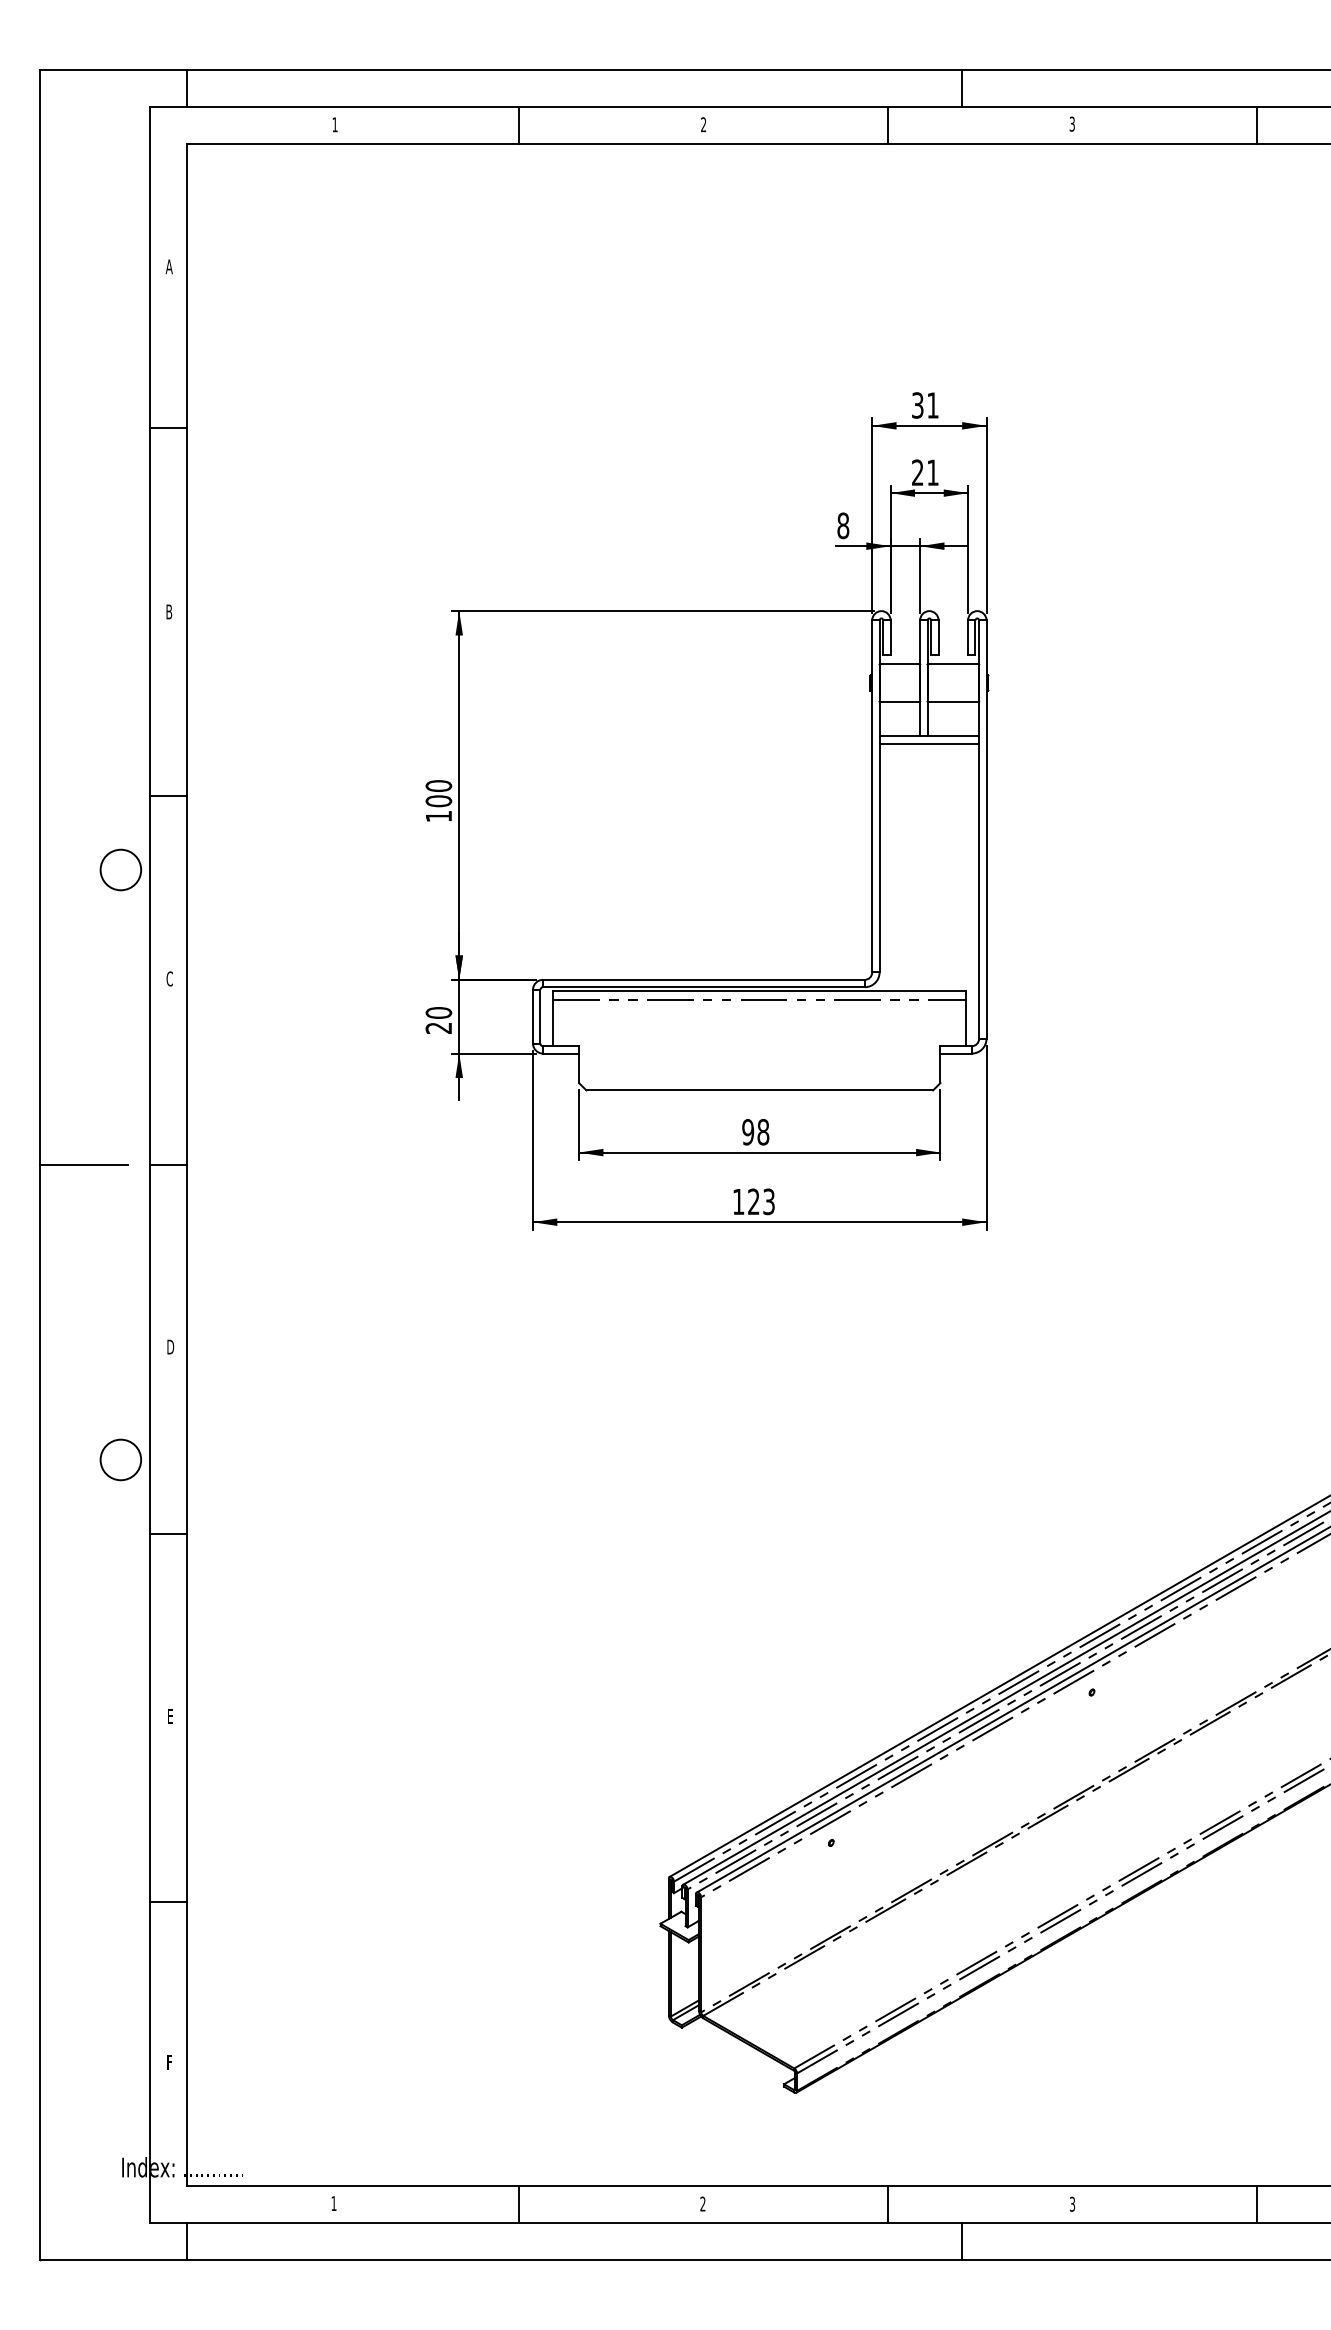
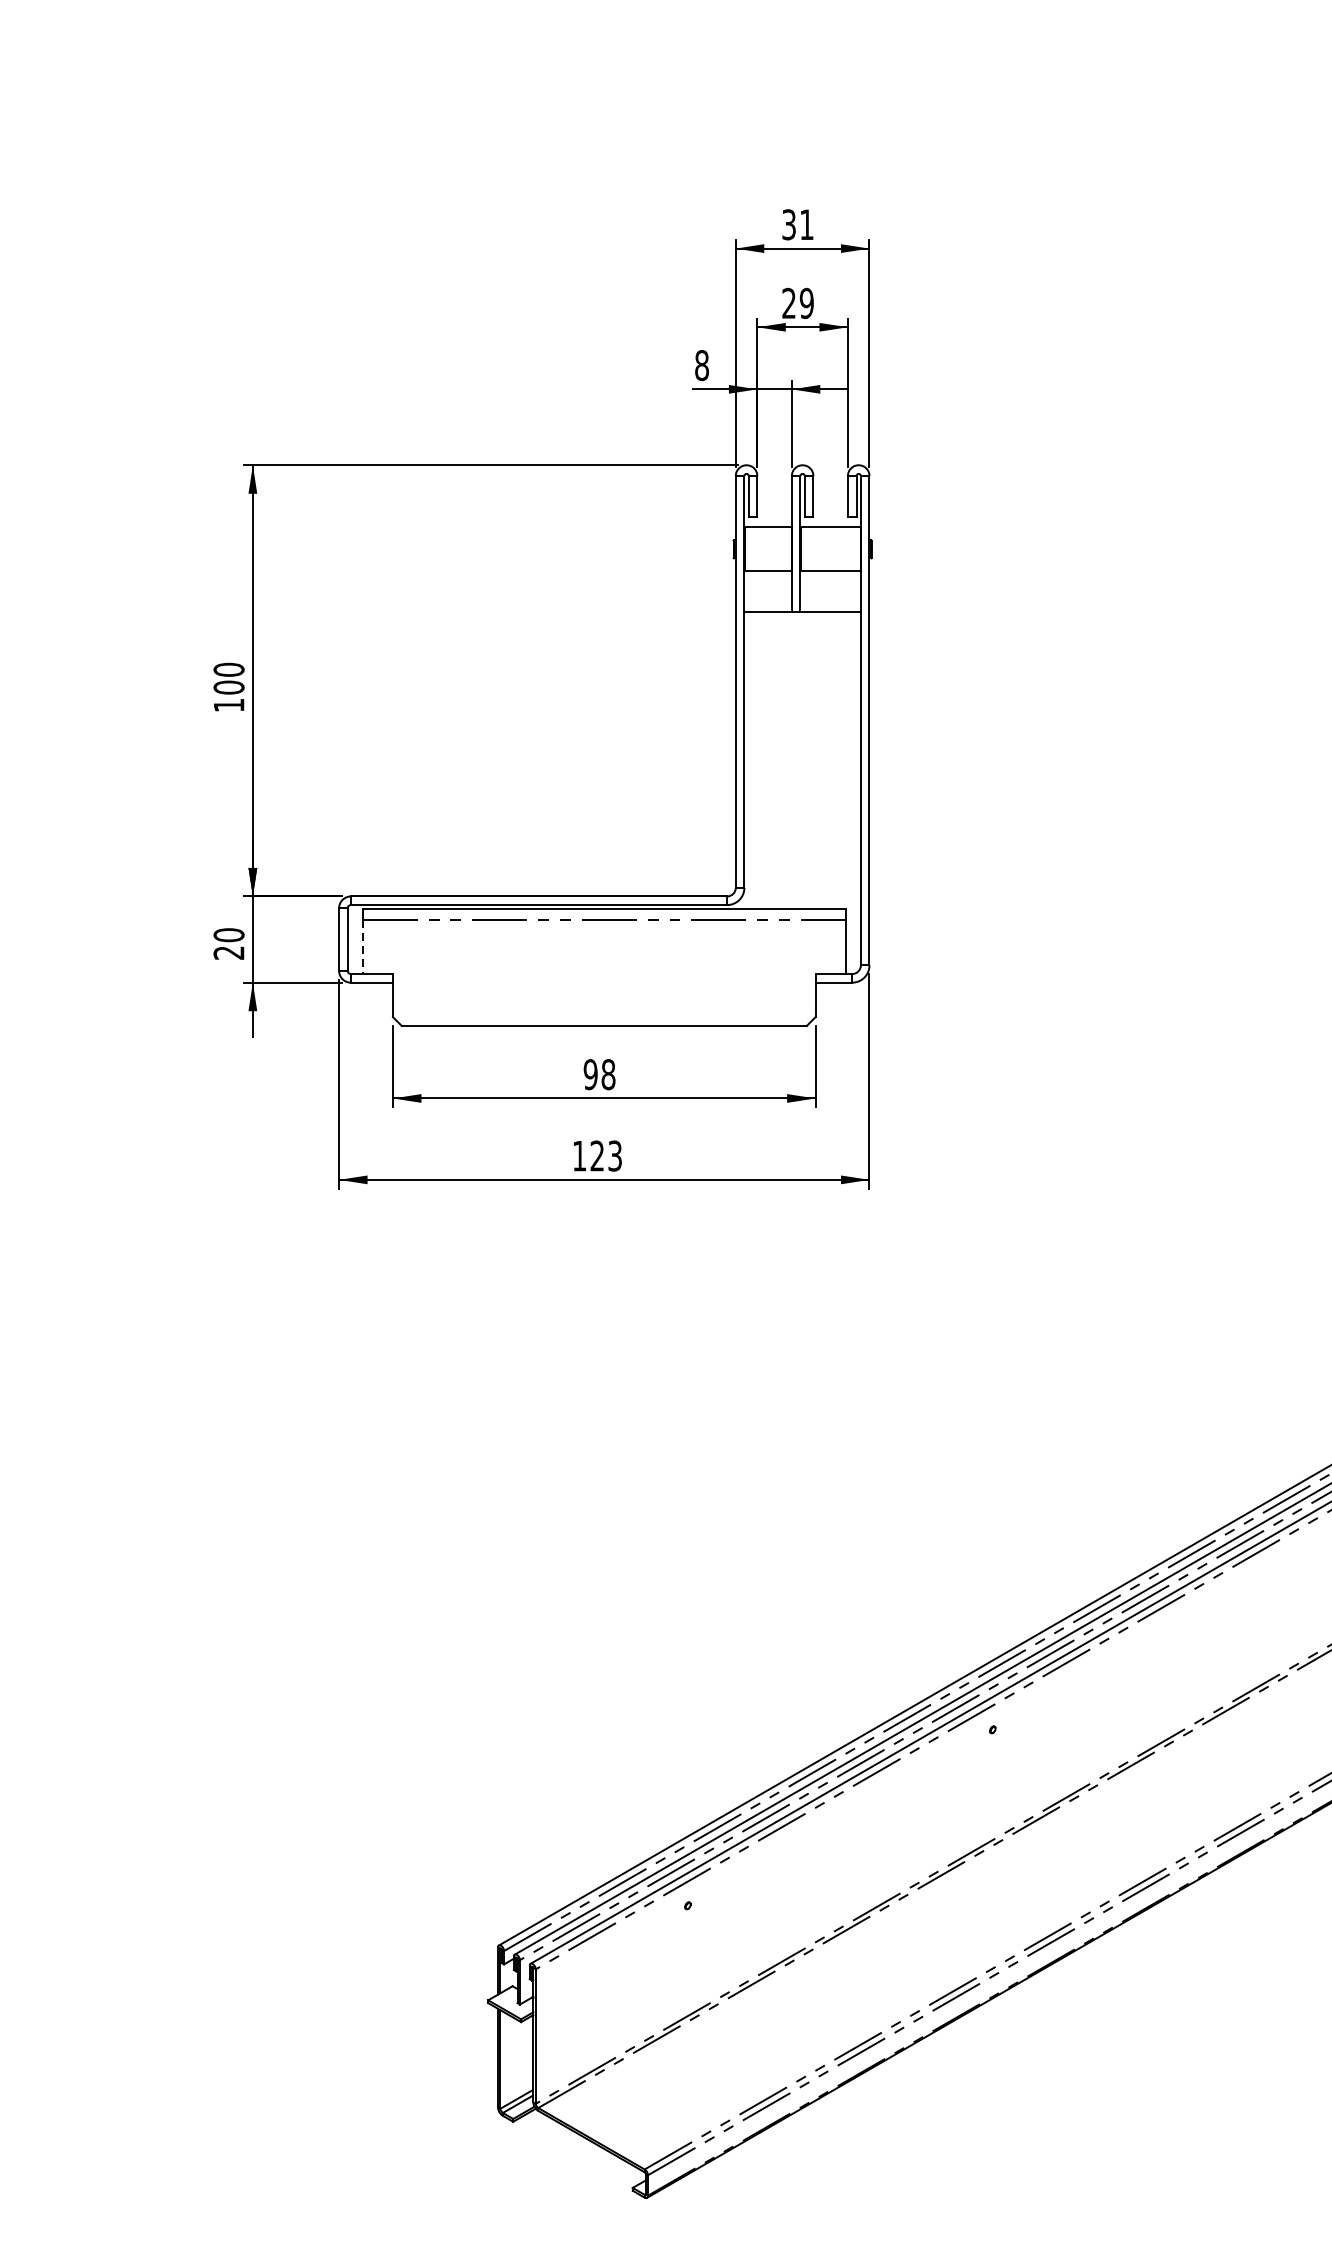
text: (932, 472) -> (806, 303), 21 -> 29
line: (929, 743) -> (802, 620), removed
line: (553, 1023) -> (363, 947), solid -> dashed

